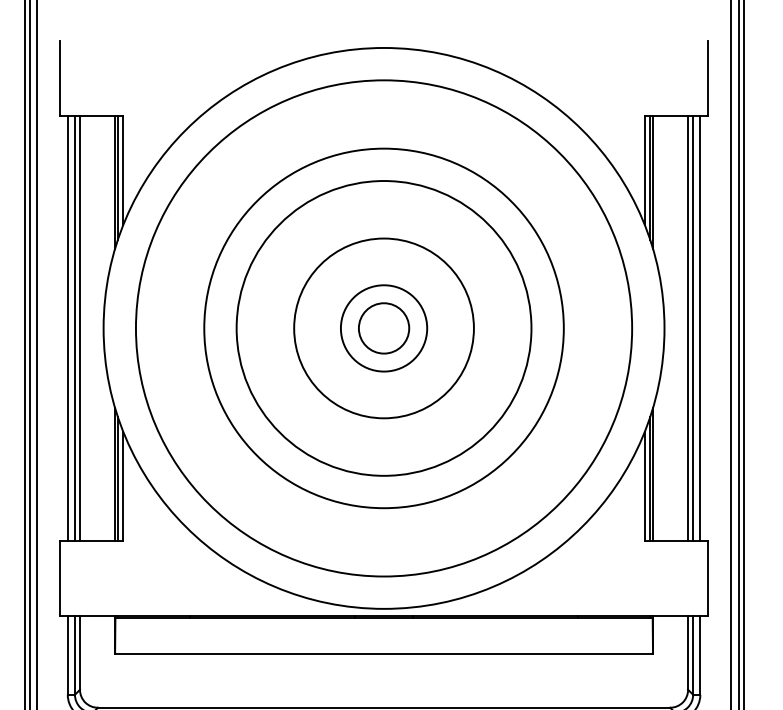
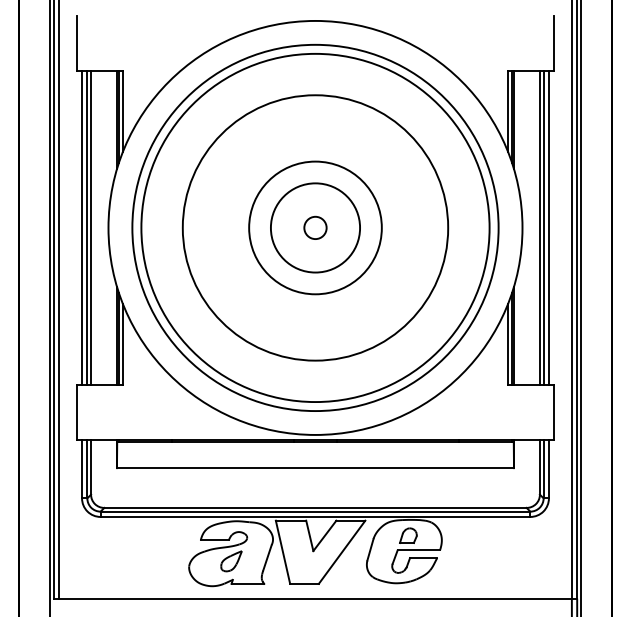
circle: (384, 327) -> (315, 227), size x0.6
circle: (384, 327) -> (315, 227), size x1.4
circle: (384, 327) -> (315, 227), size x1.6

